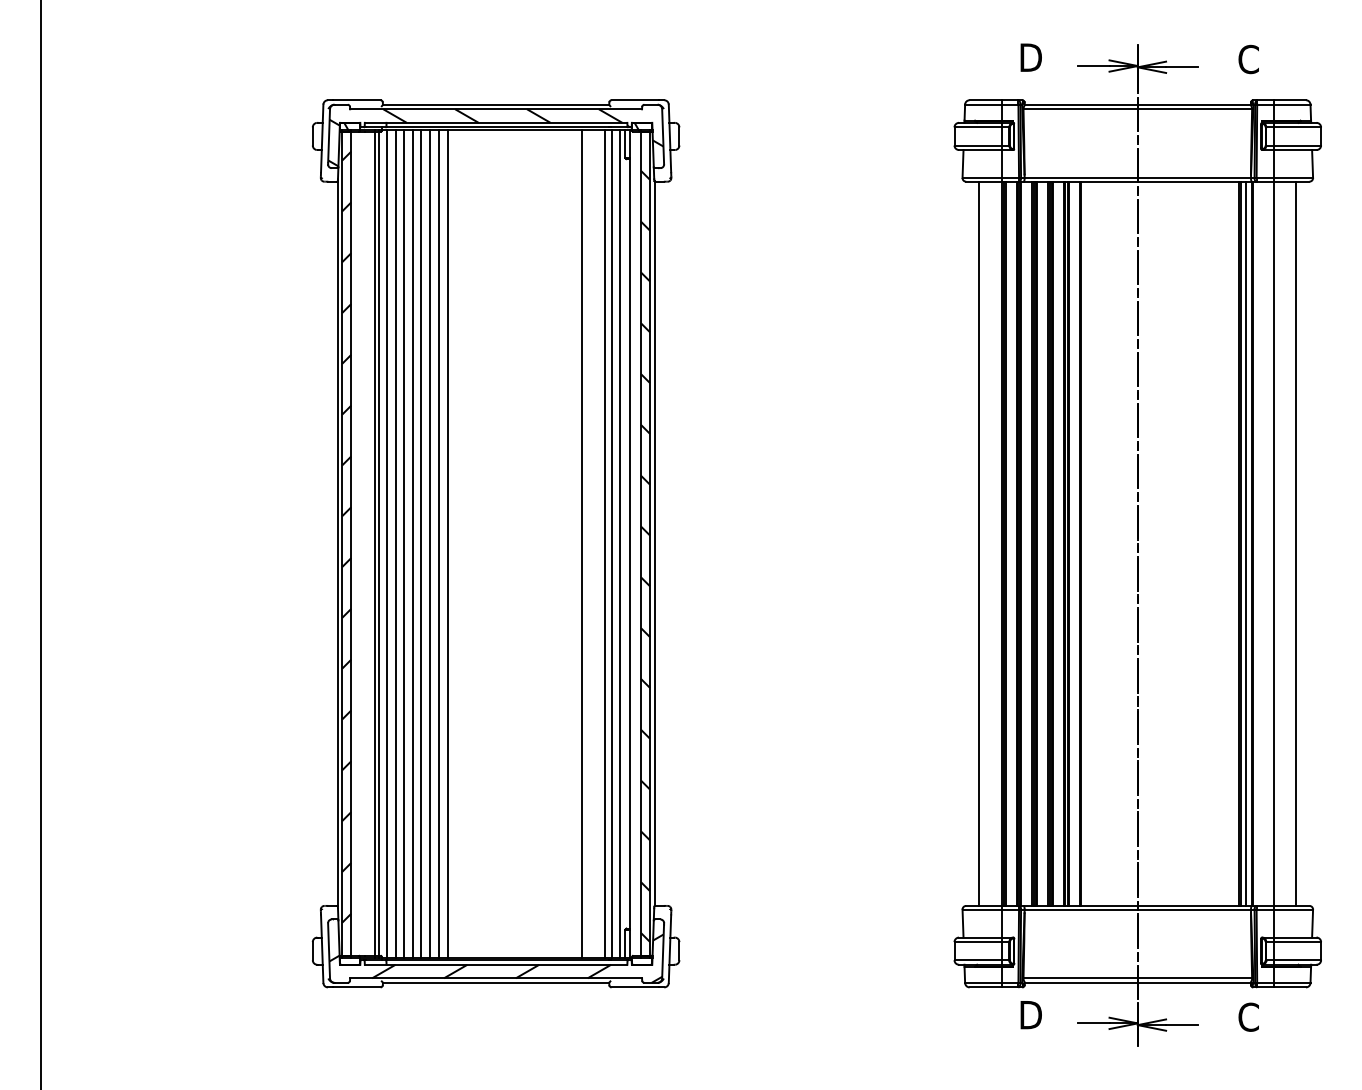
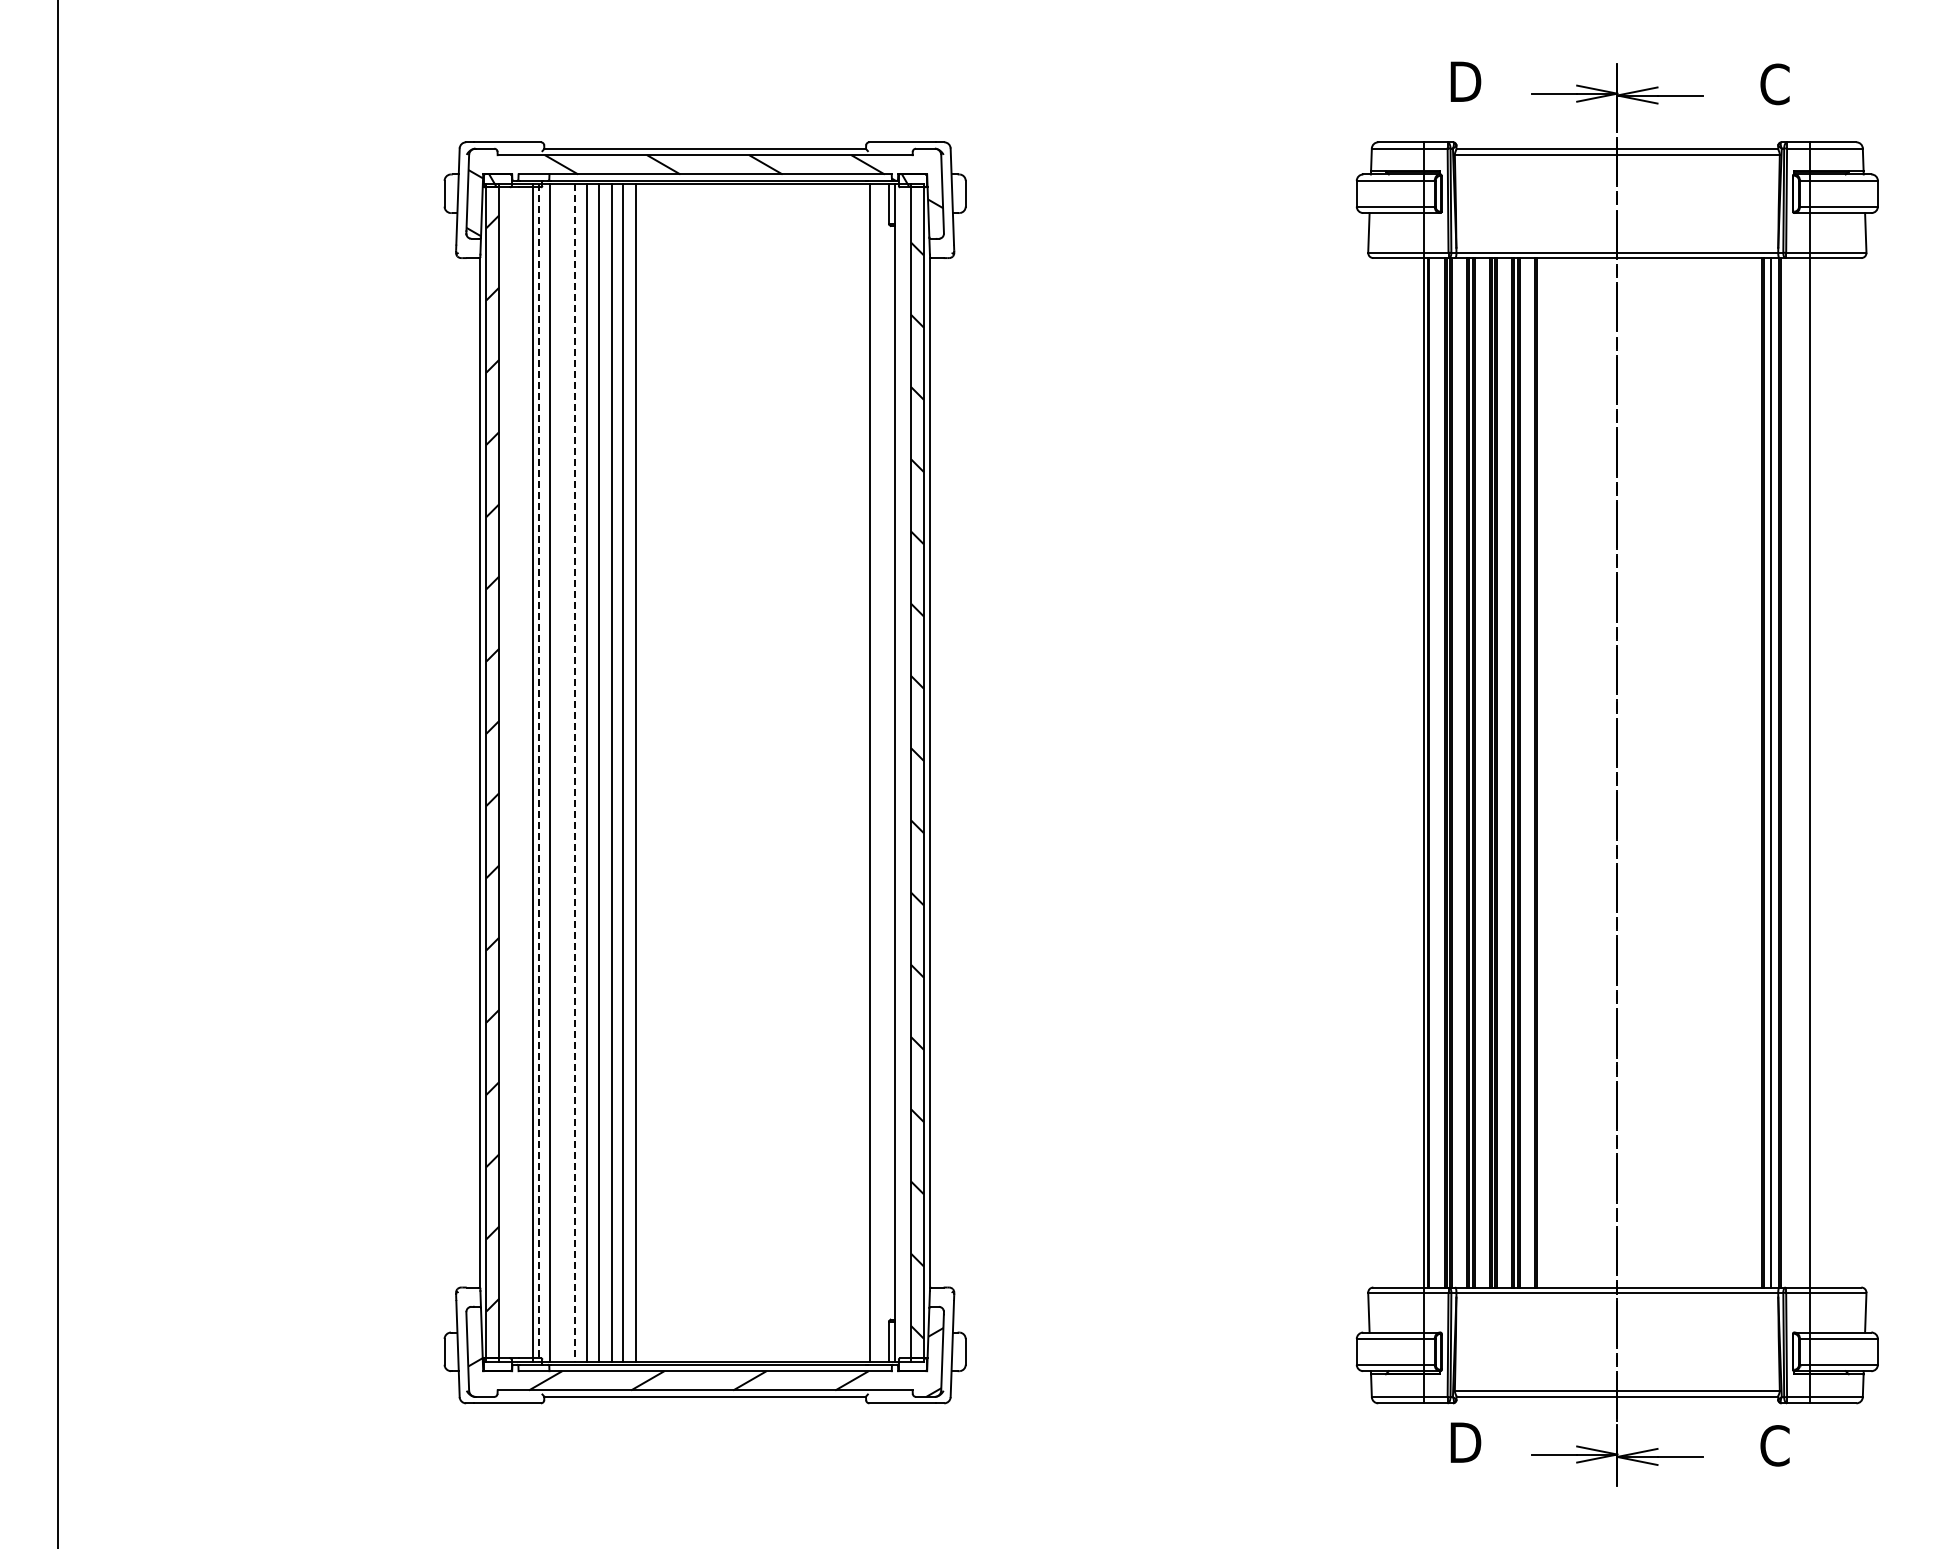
line: (378, 543) -> (538, 772), solid -> dashed
line: (395, 543) -> (562, 772), removed
line: (404, 543) -> (574, 772), solid -> dashed
line: (582, 543) -> (827, 772), removed
line: (604, 543) -> (859, 772), removed
line: (620, 543) -> (881, 772), removed
line: (979, 543) -> (1392, 772), removed
line: (1296, 543) -> (1842, 772), removed

